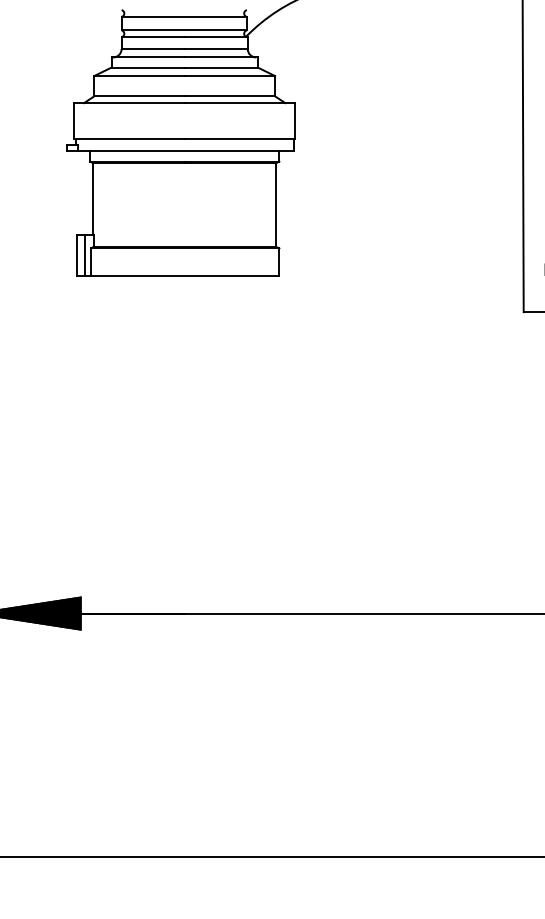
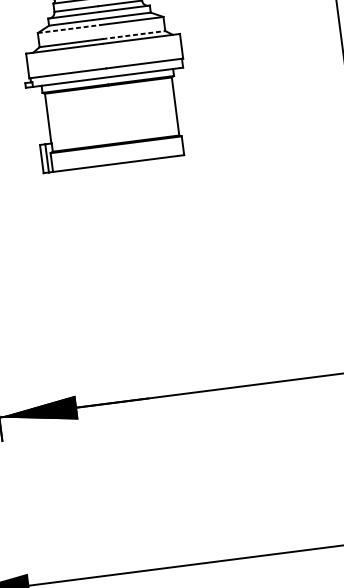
line: (139, 76) -> (69, 29), solid -> dashed
line: (230, 96) -> (134, 35), solid -> dashed

